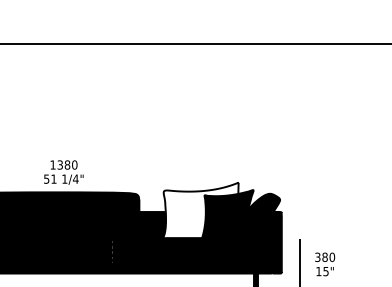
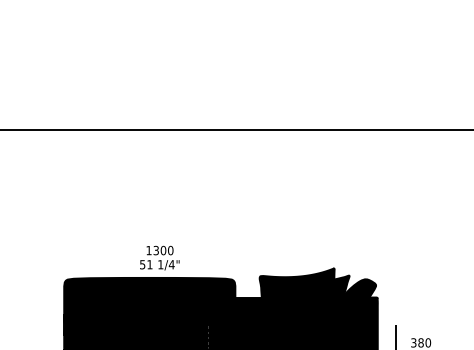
text: (67, 164) -> (163, 250), 1380 -> 1300
fill: (200, 209) -> (296, 295), added

